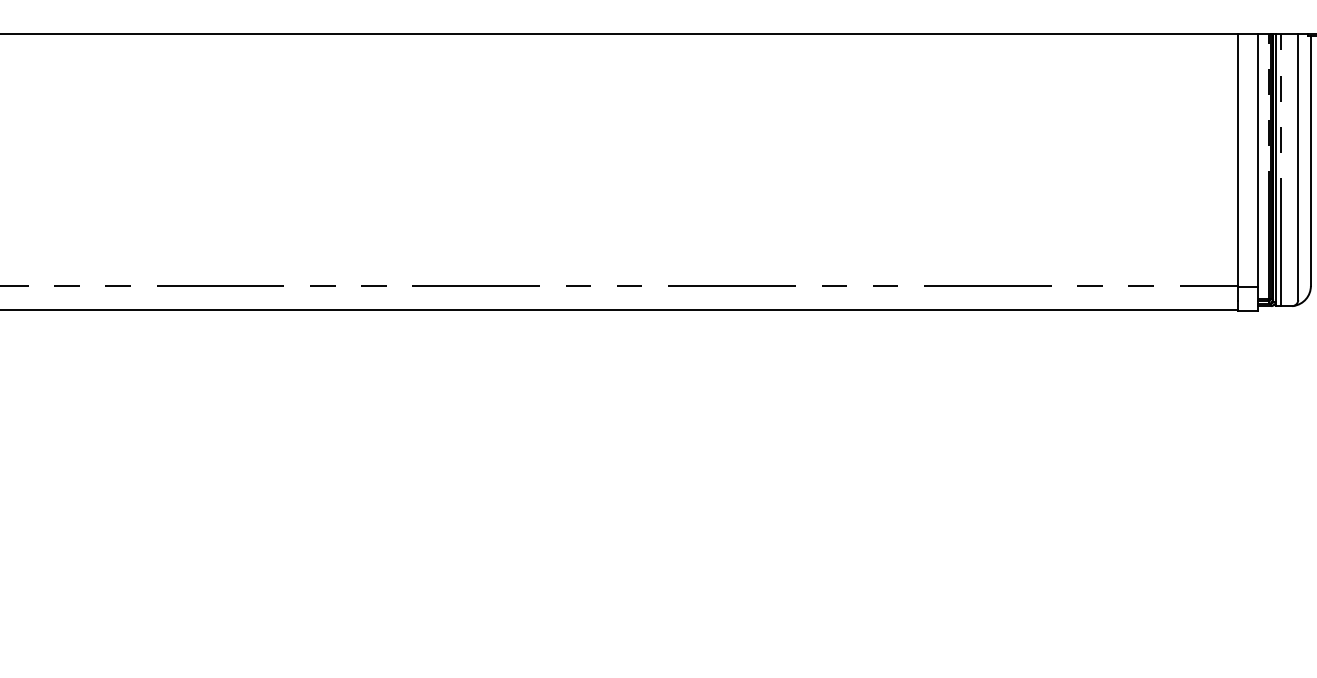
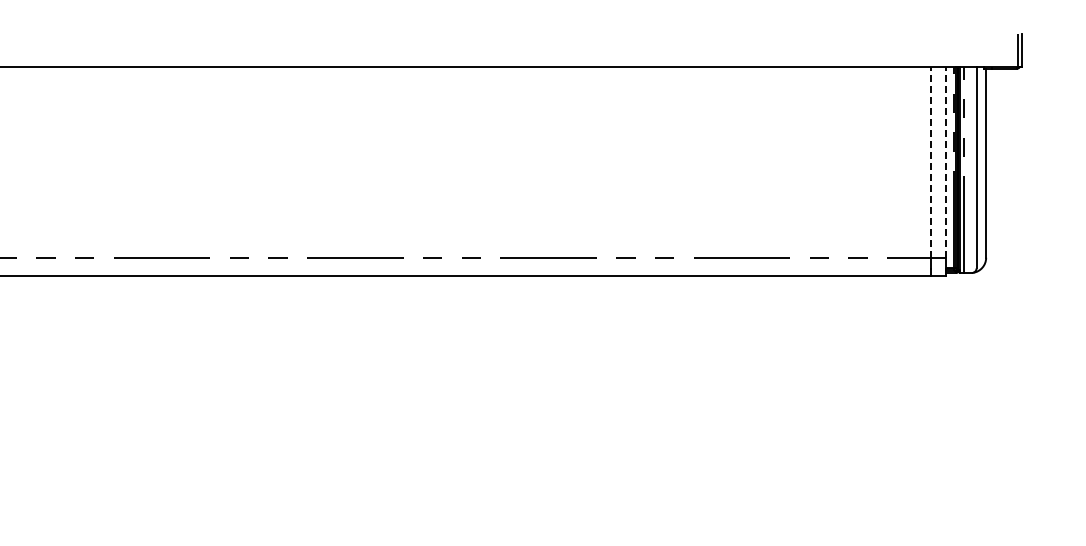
line: (1238, 160) -> (931, 162), solid -> dashed
line: (1258, 160) -> (946, 162), solid -> dashed

